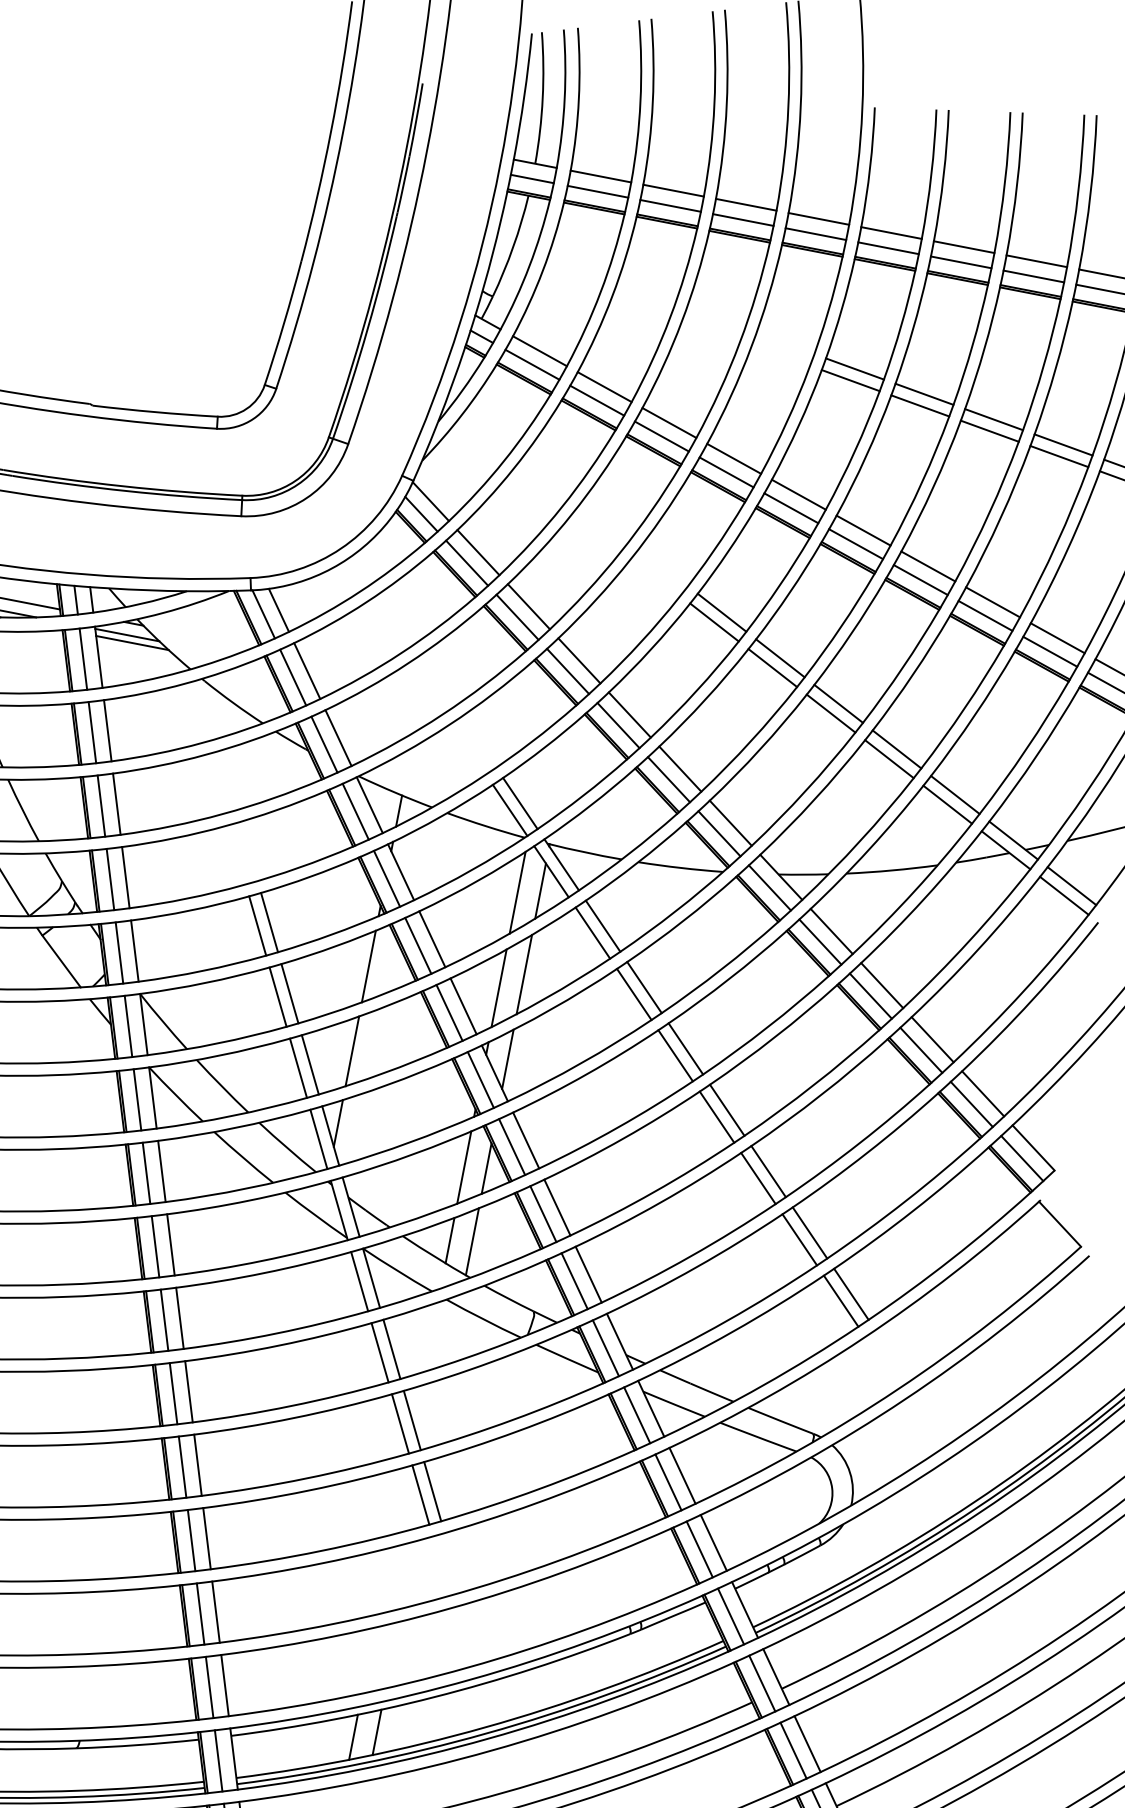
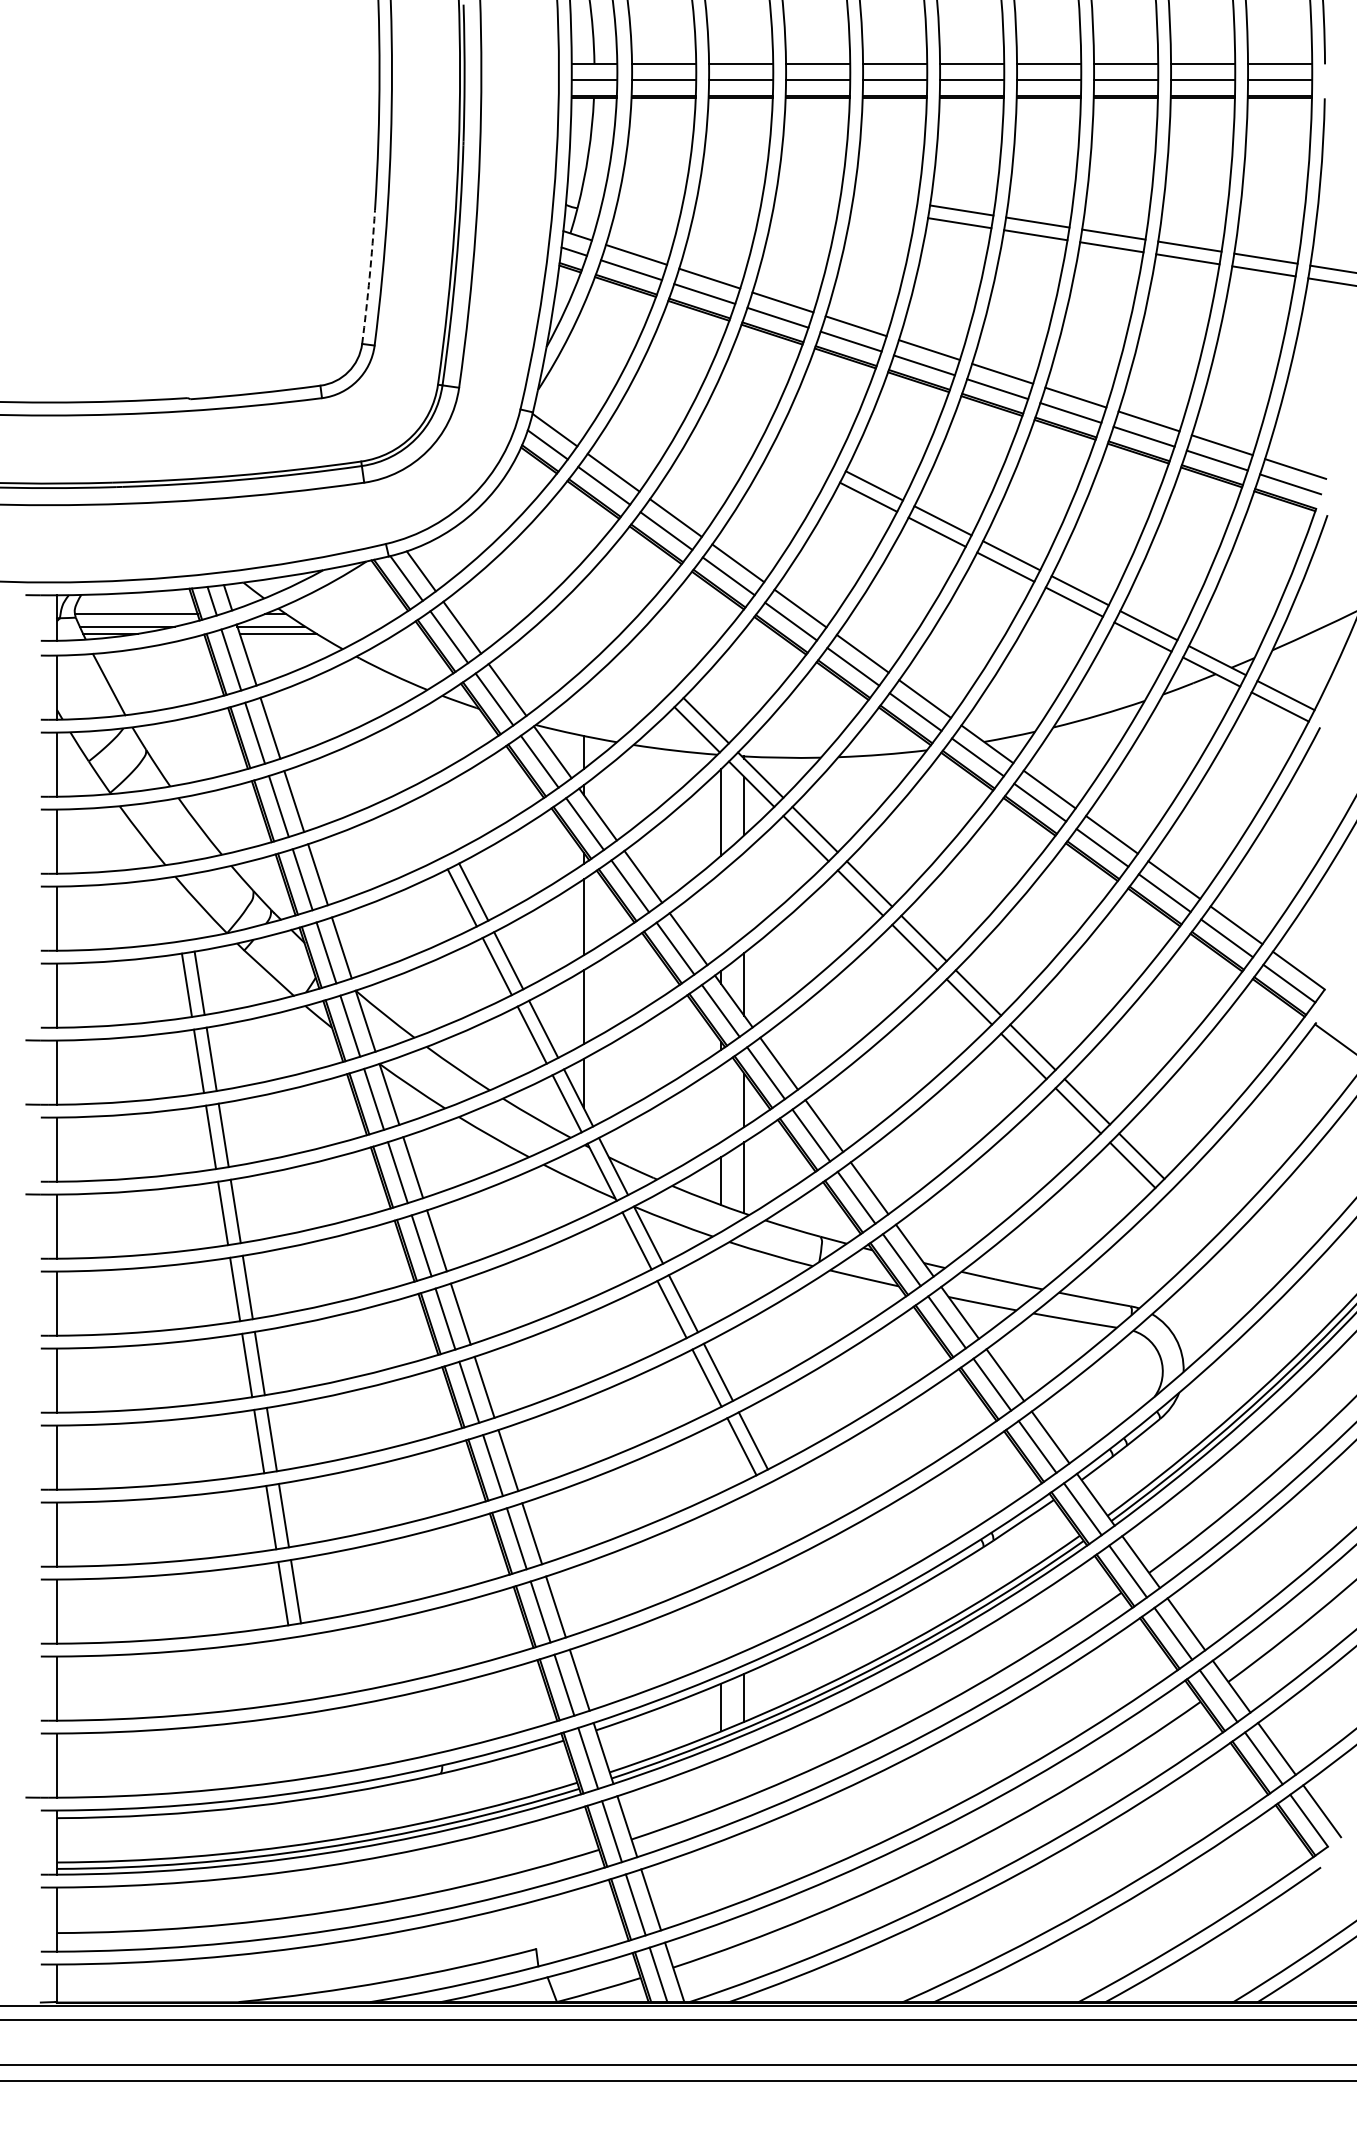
arc: (283, 323) -> (369, 277), solid -> dashed
line: (524, 974) -> (744, 894), removed
line: (499, 988) -> (721, 913), removed
line: (464, 1167) -> (721, 1103), removed

